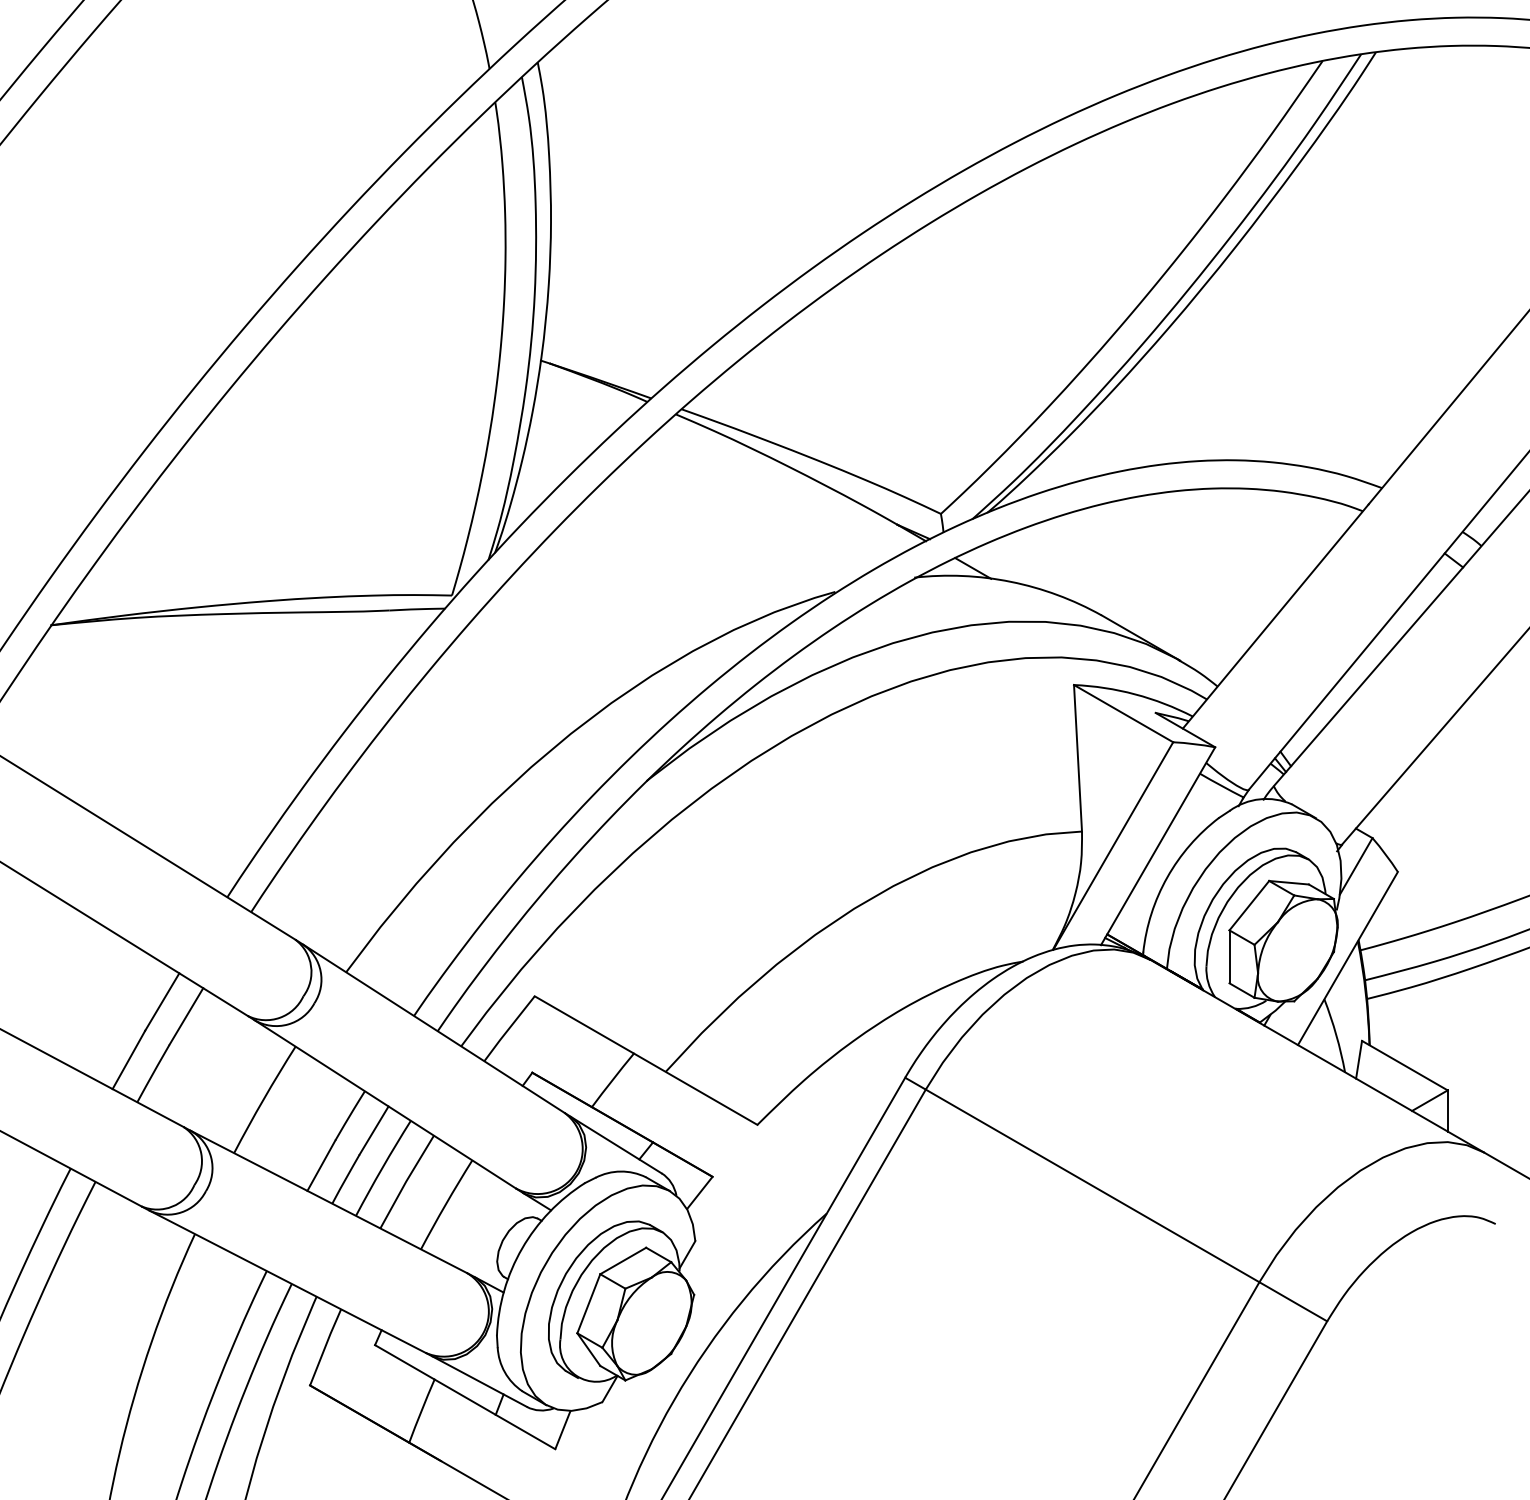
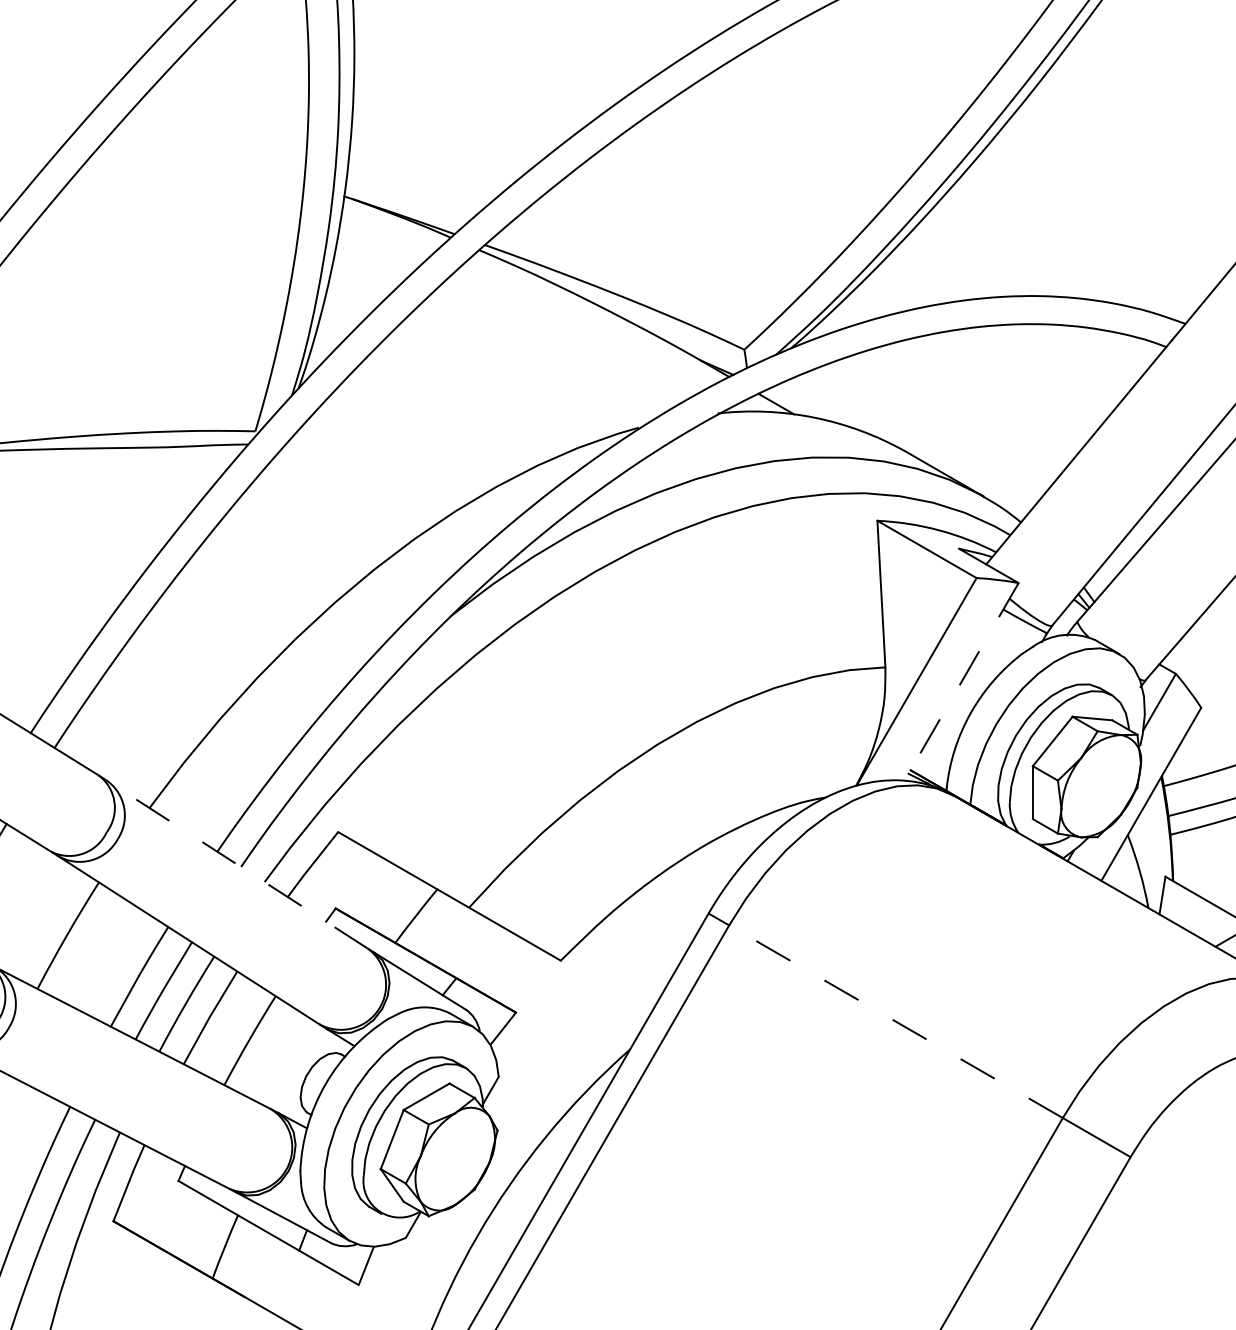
line: (1157, 846) -> (960, 682), solid -> dashed
line: (433, 1028) -> (236, 864), solid -> dashed
line: (1092, 1185) -> (895, 1021), solid -> dashed

